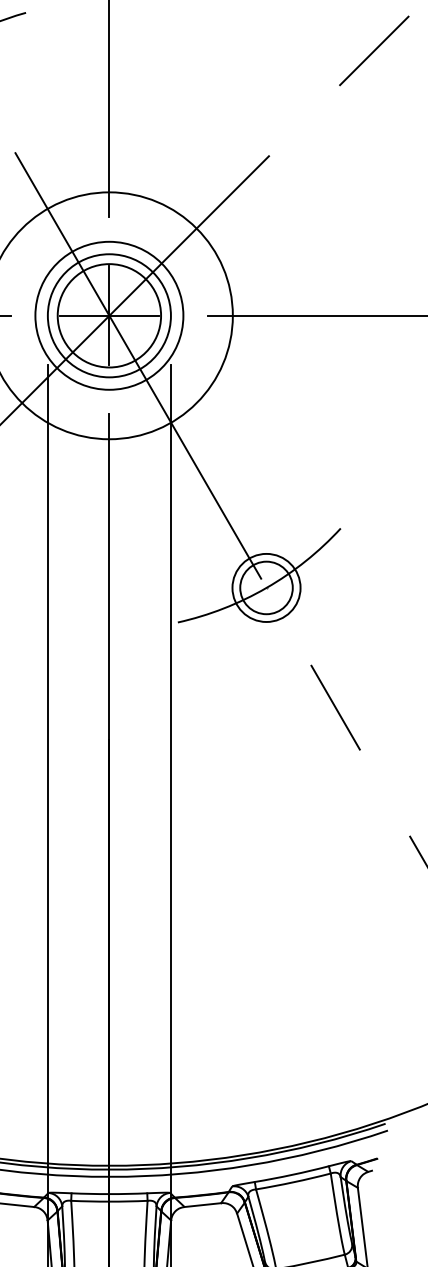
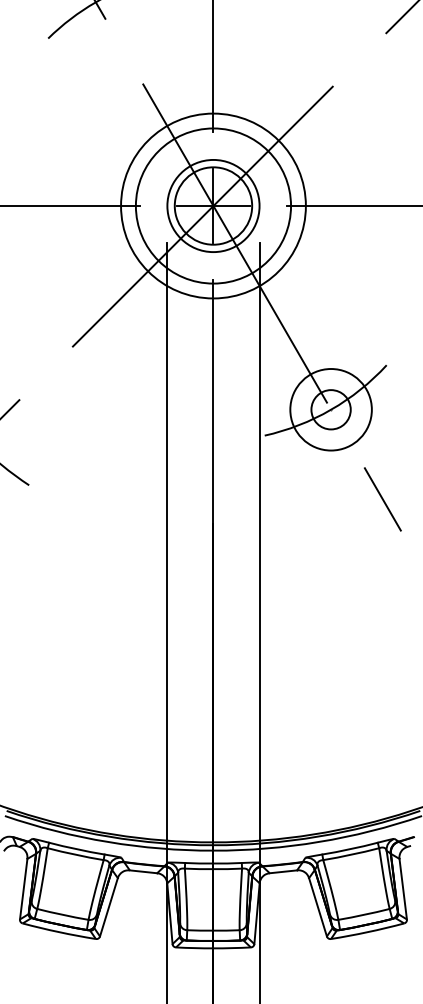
circle: (109, 315) -> (213, 205), size x1.4
circle: (265, 587) -> (330, 409), size x1.6

